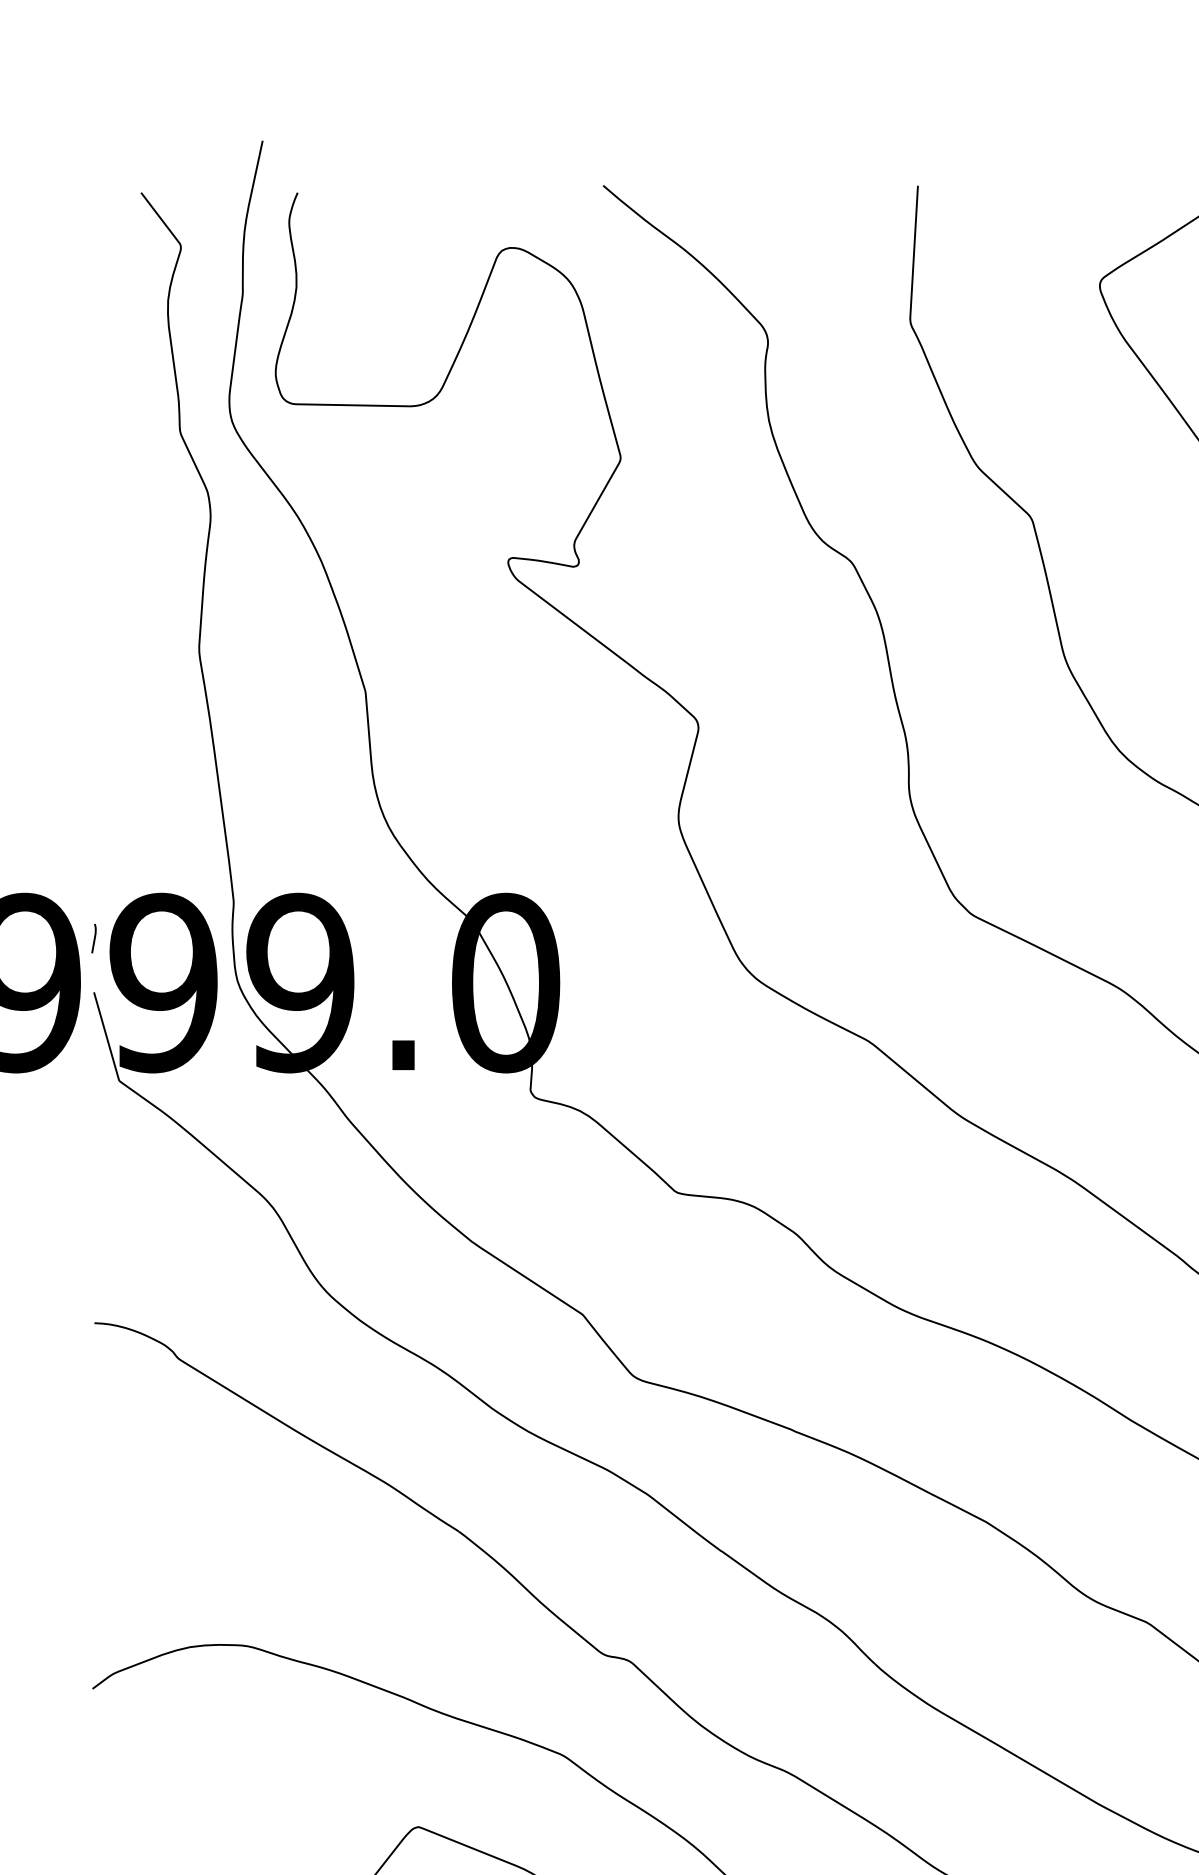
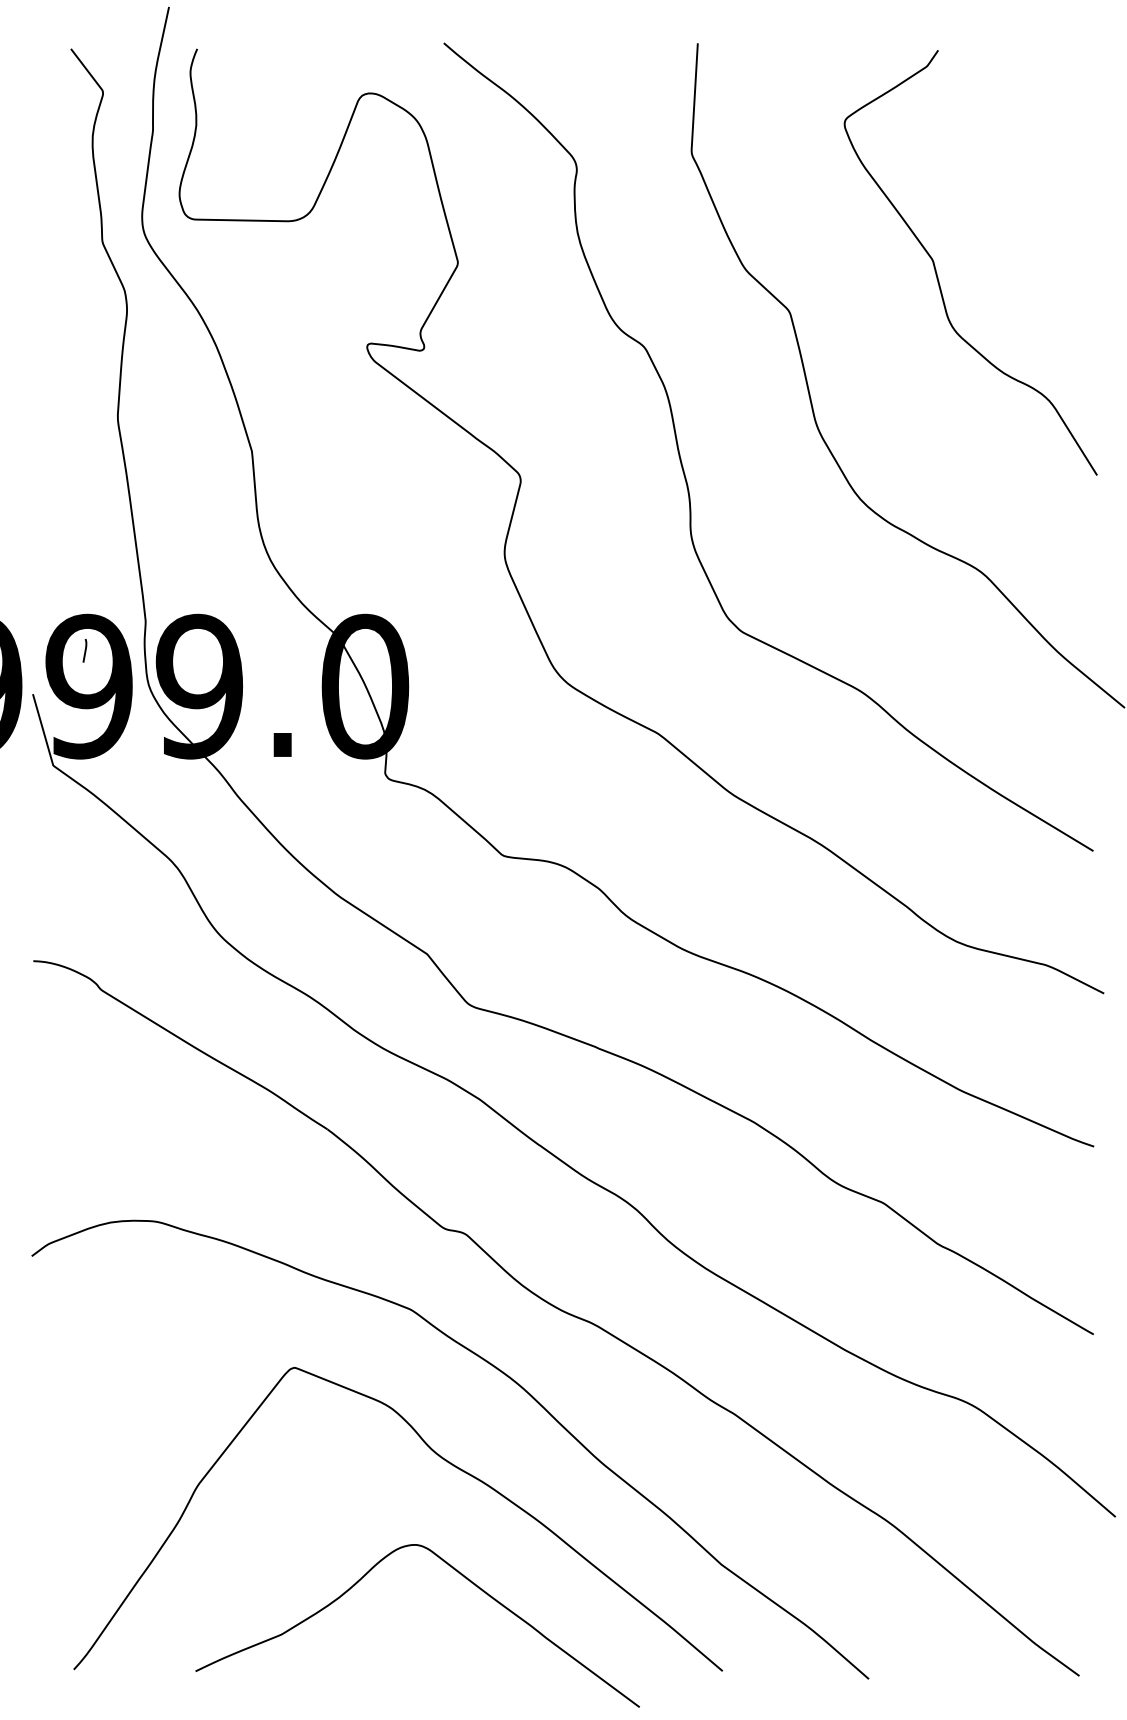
curve: (93, 938) -> (84, 650), moved

